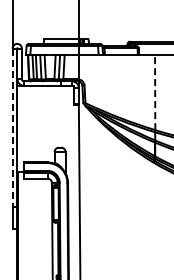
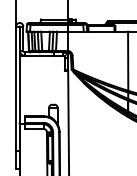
line: (155, 92) -> (128, 61), dashed -> solid
line: (12, 128) -> (15, 89), dashed -> solid

